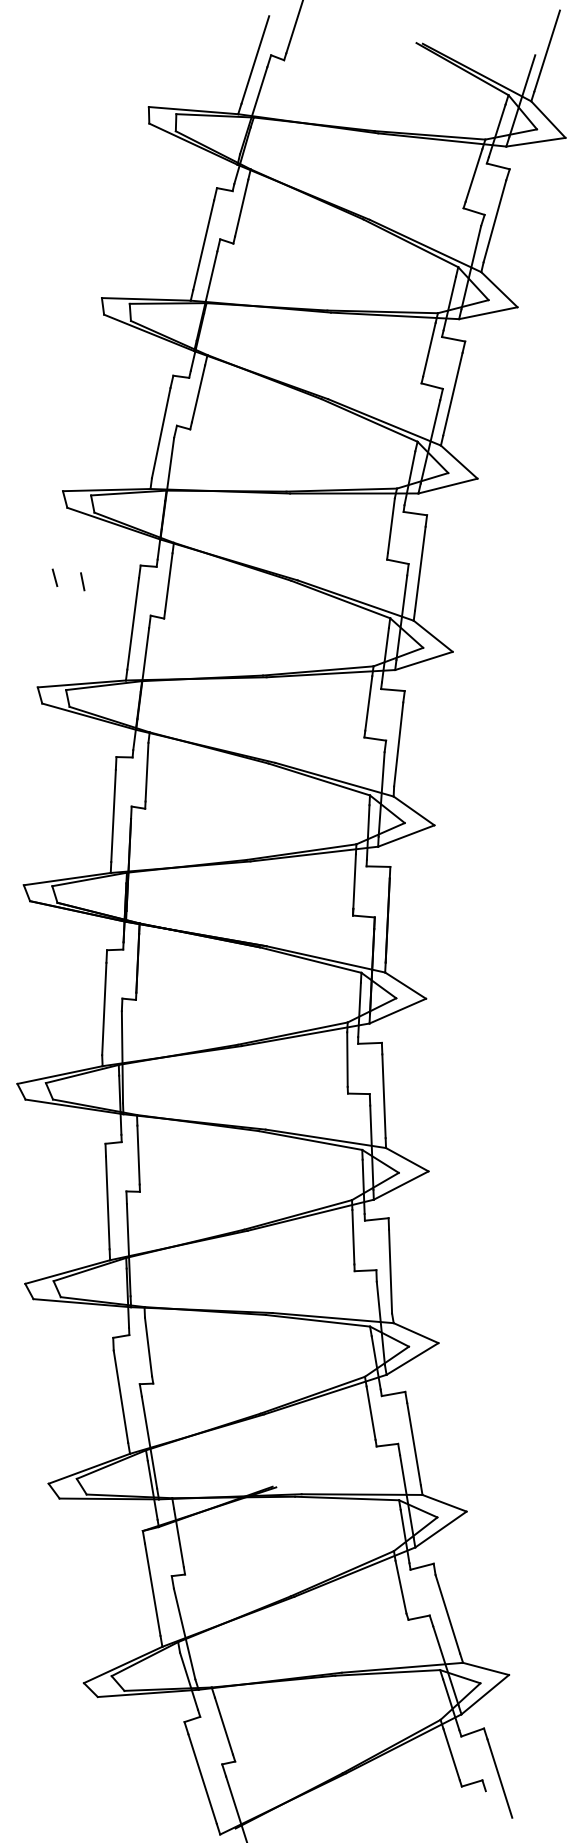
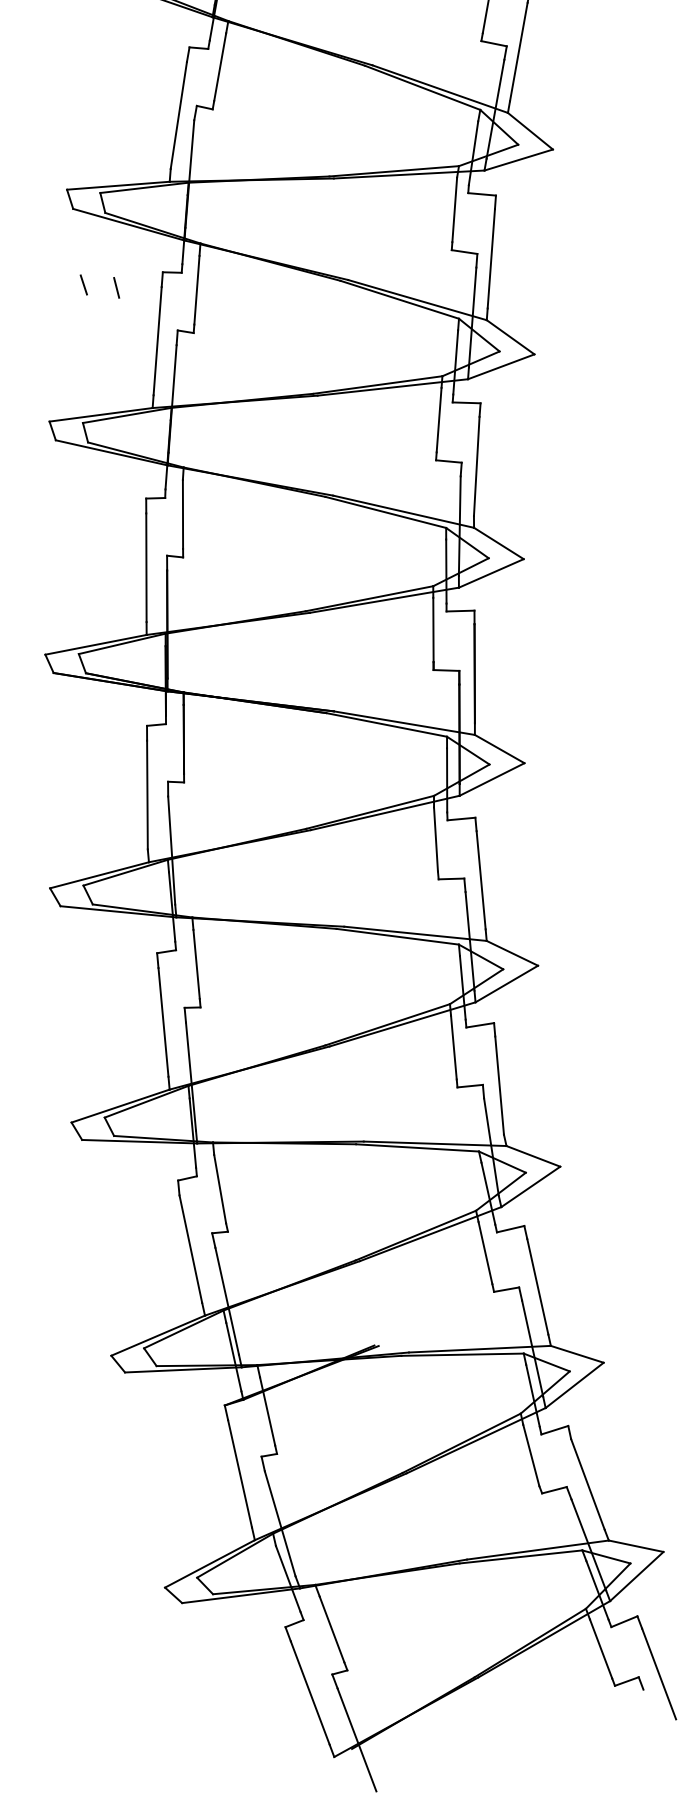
part: (57, 582) -> (87, 290), moved

